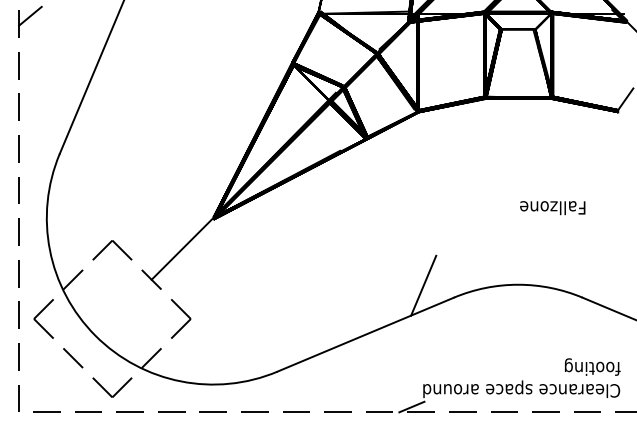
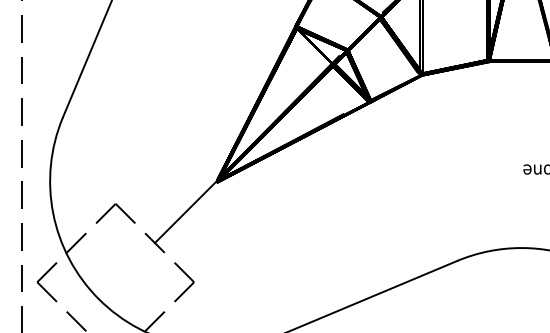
line: (423, 285) -> (426, 248), removed

